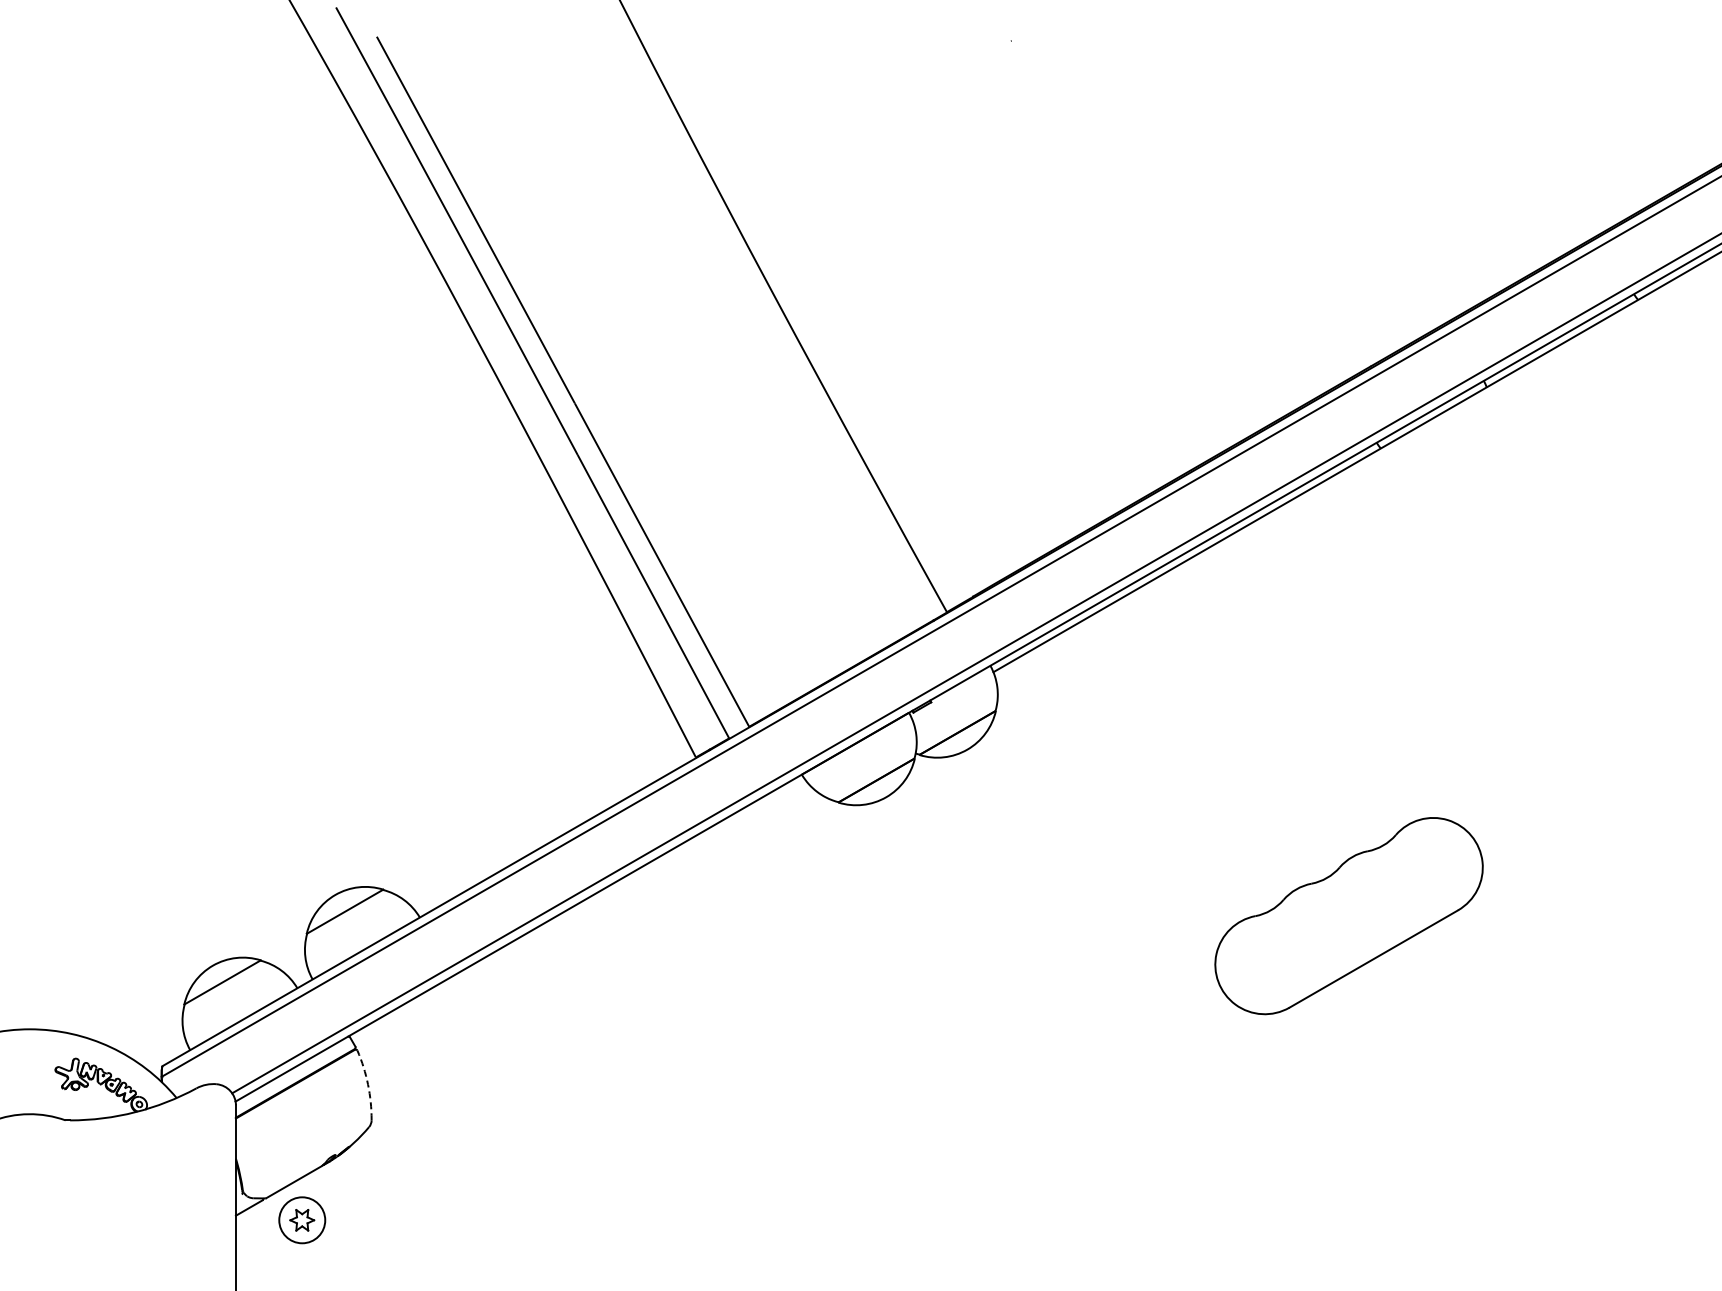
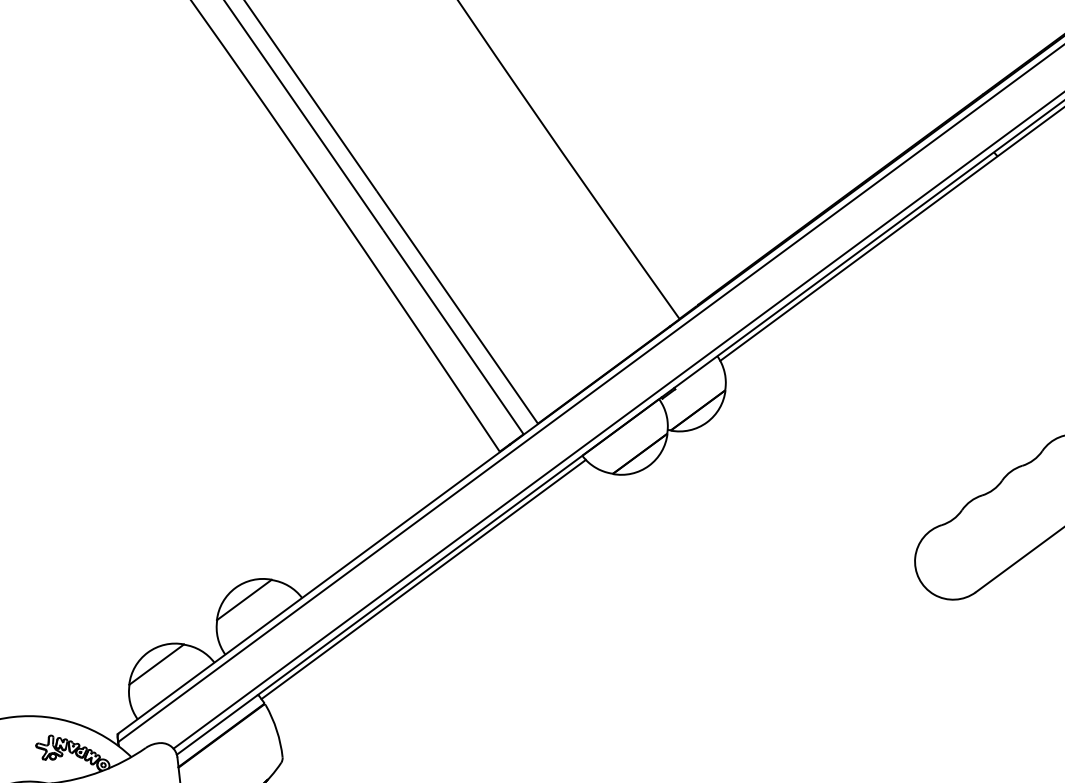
line: (578, 911) -> (423, 579), added
arc: (368, 1084) -> (277, 730), dashed -> solid

